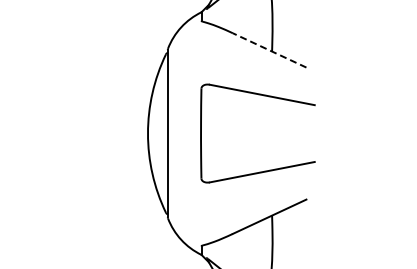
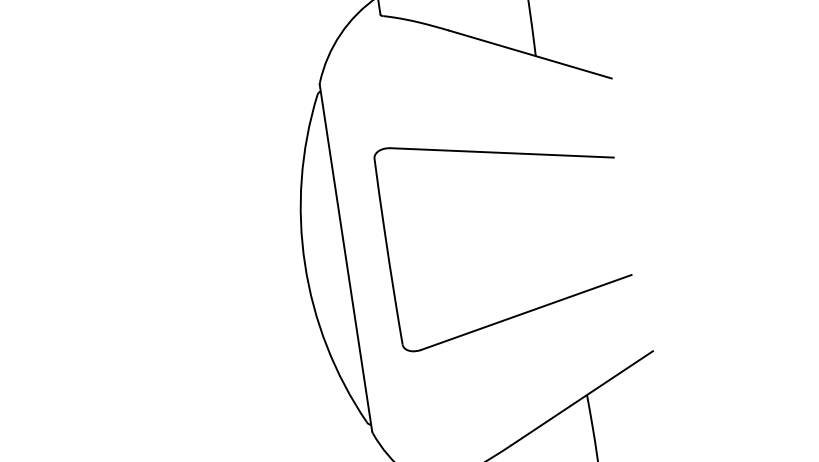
line: (269, 50) -> (530, 54), dashed -> solid
part: (263, 96) -> (505, 155), moved

